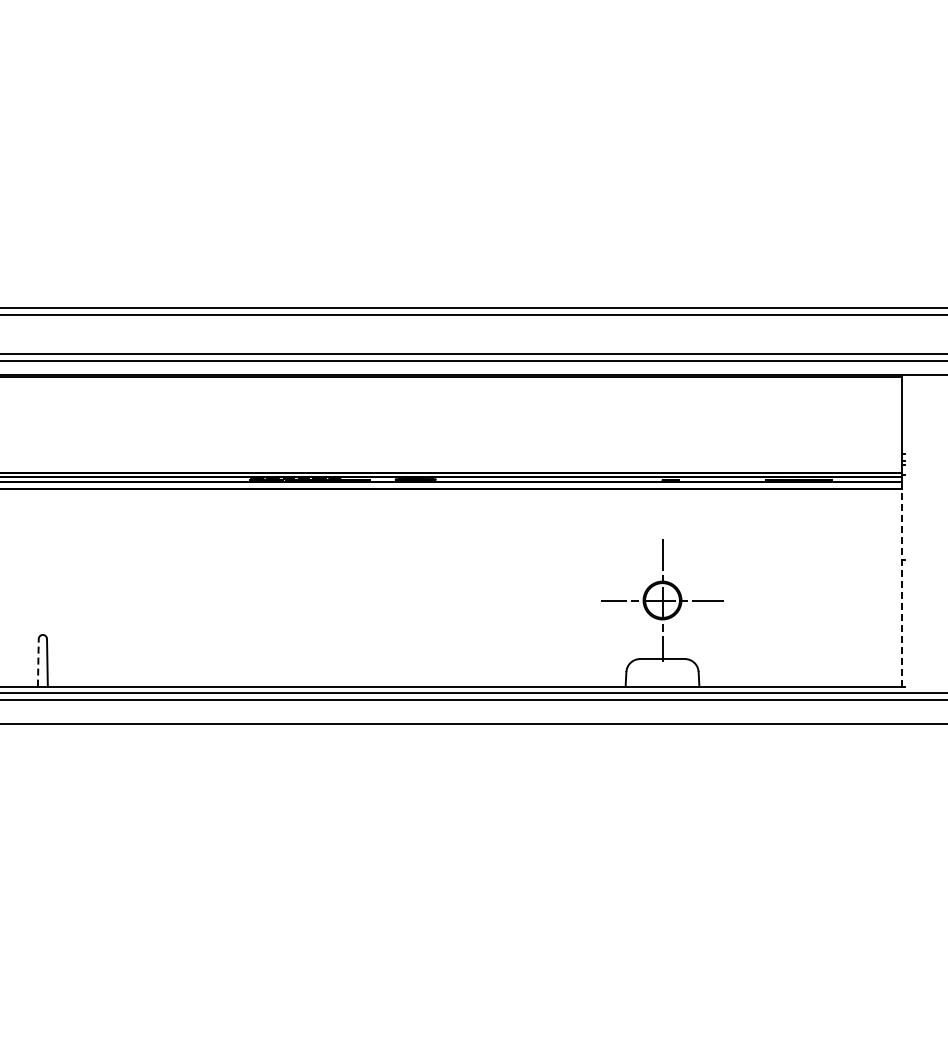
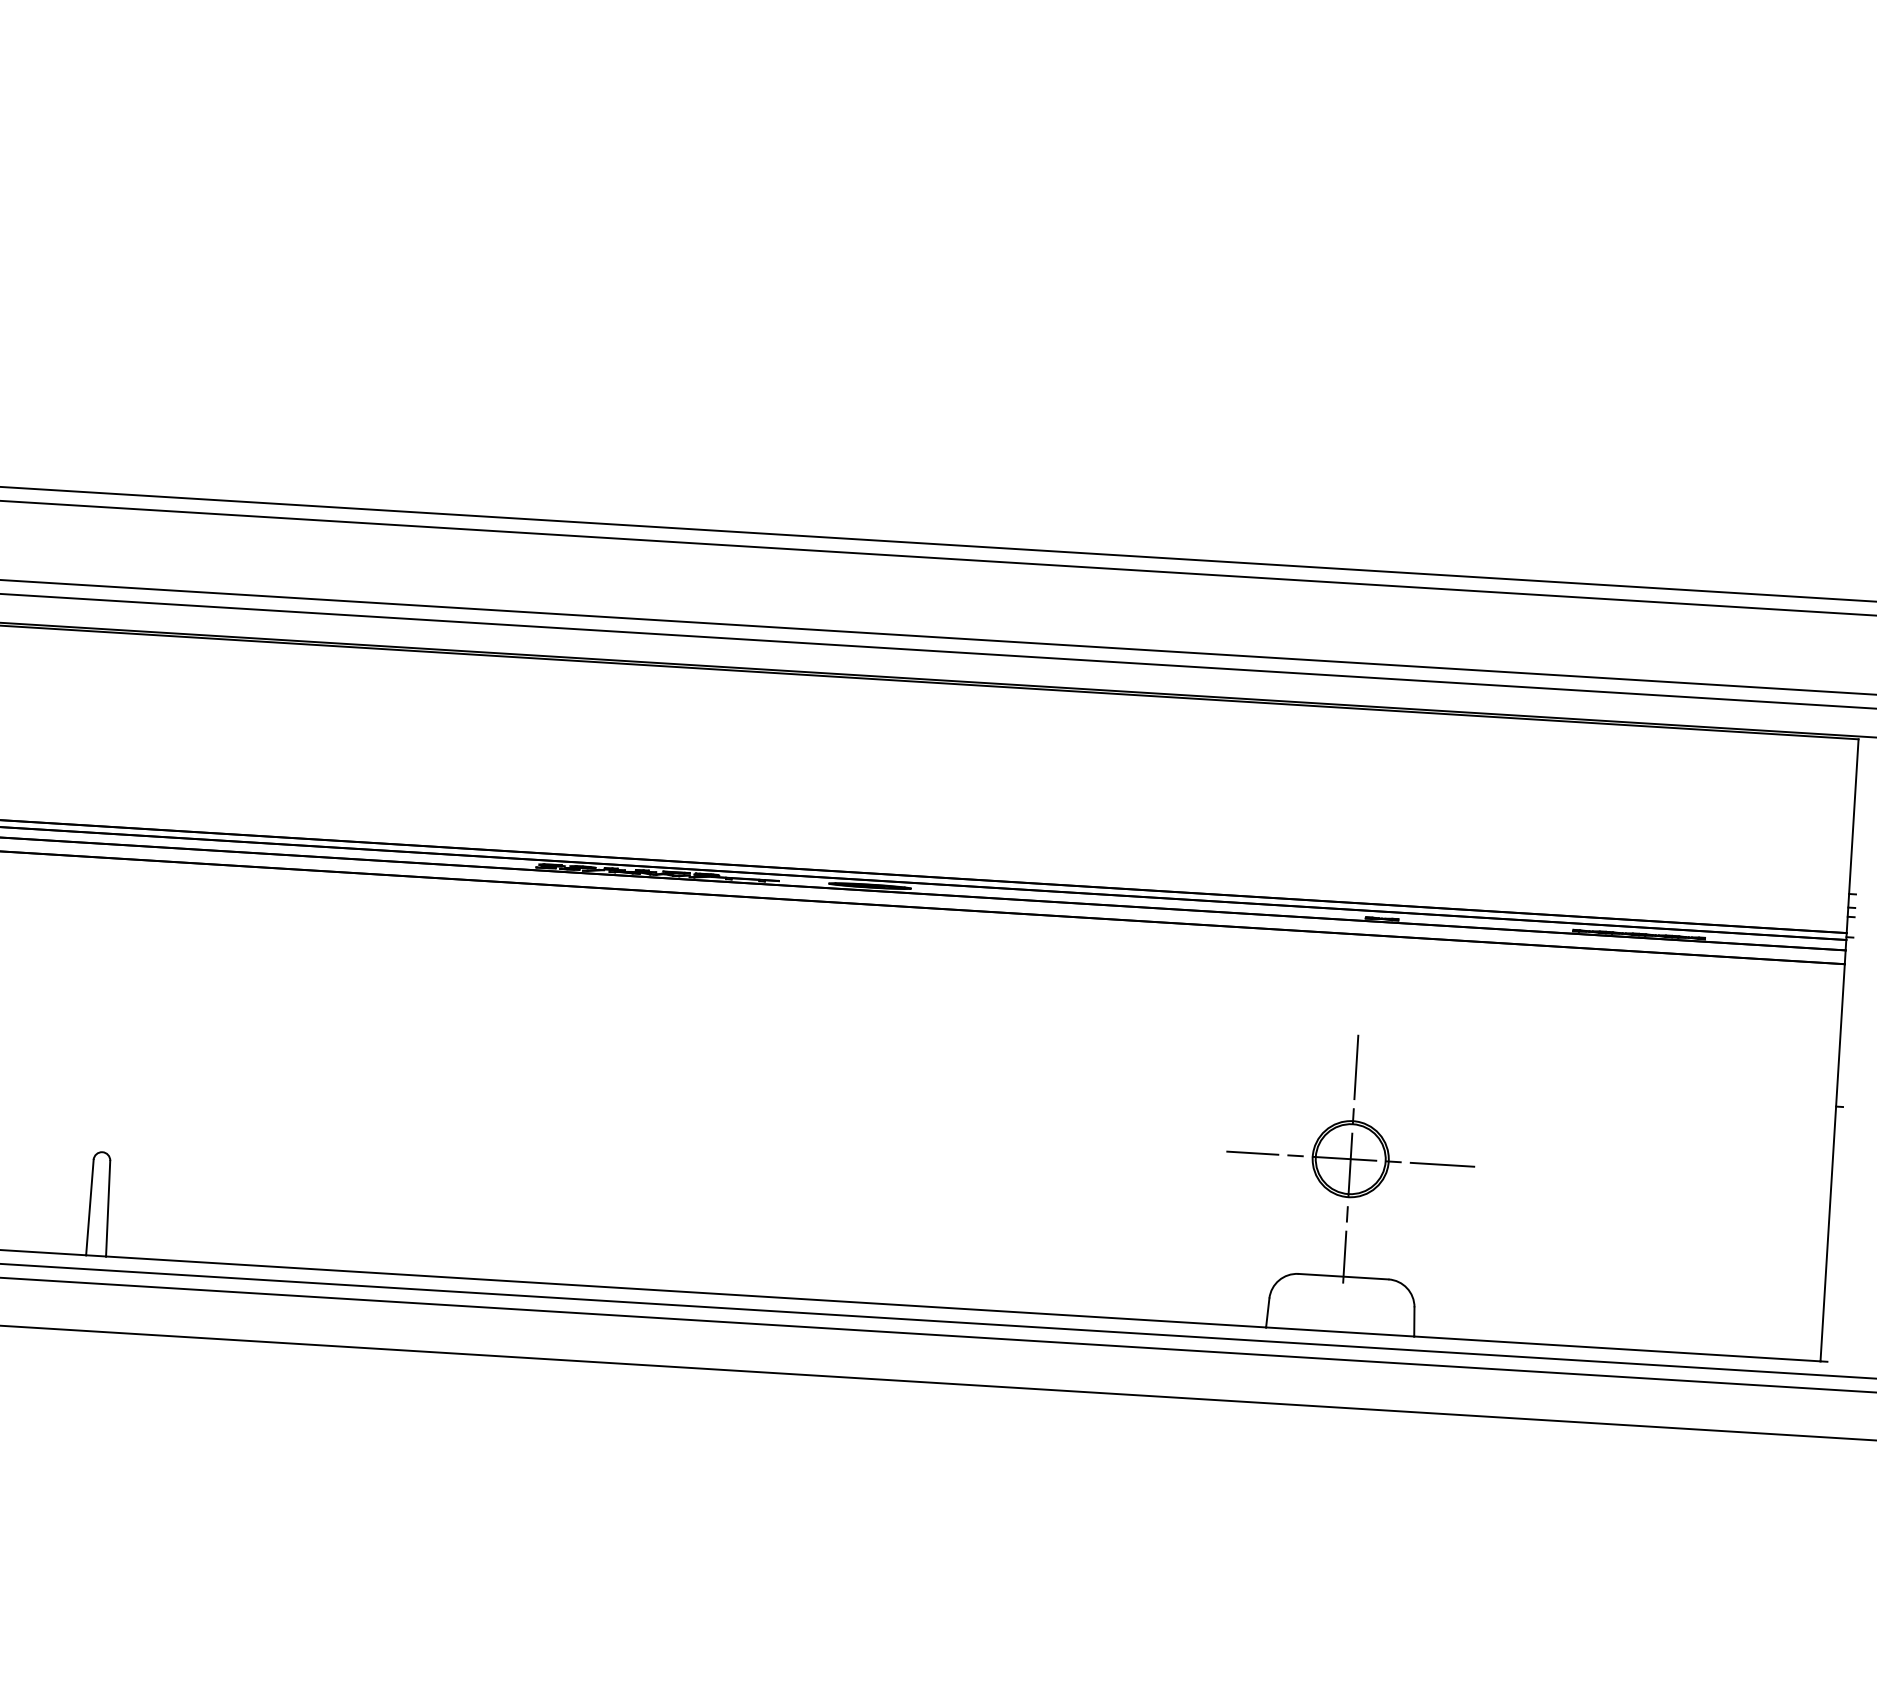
line: (901, 587) -> (1832, 1162), dashed -> solid
line: (38, 662) -> (90, 1206), dashed -> solid

